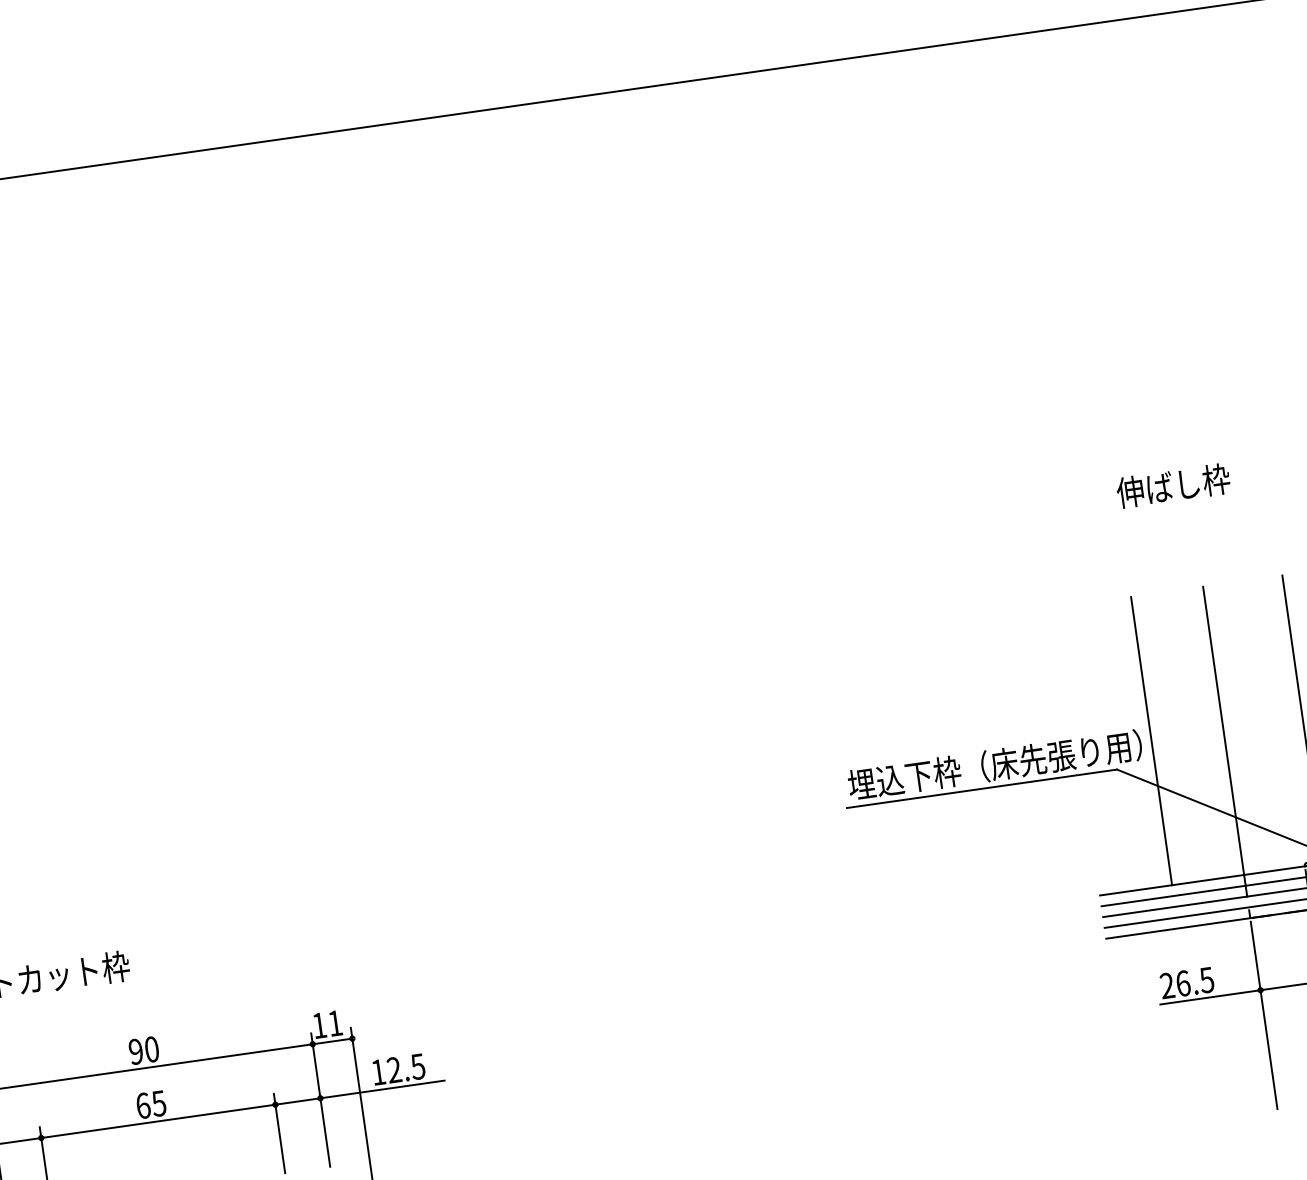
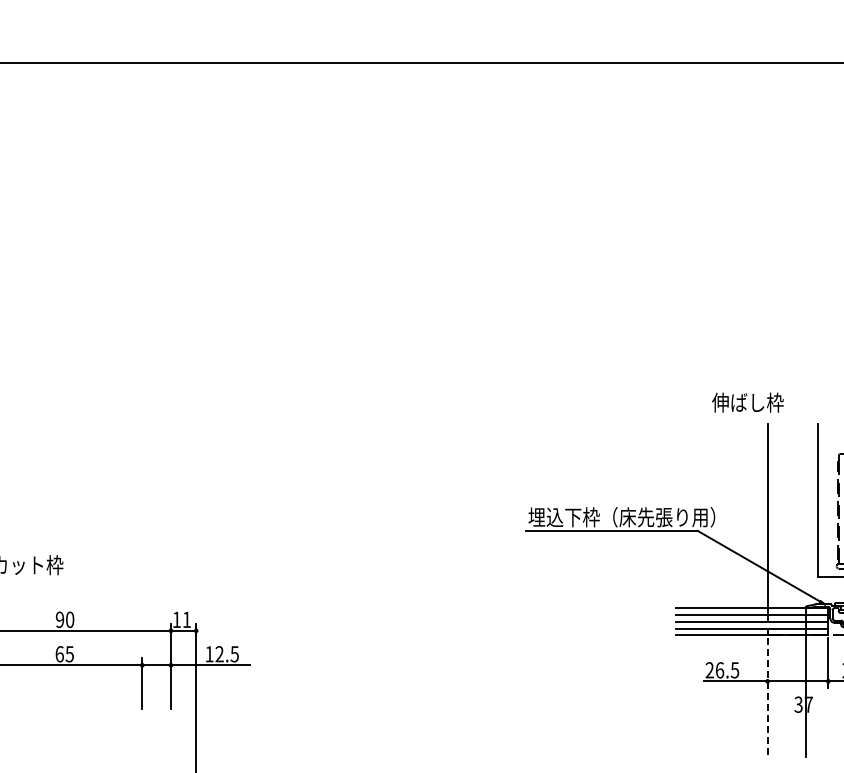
text: (1172, 485) -> (747, 402), moved
line: (1151, 740) -> (721, 515), removed
line: (1264, 1015) -> (767, 697), solid -> dashed

